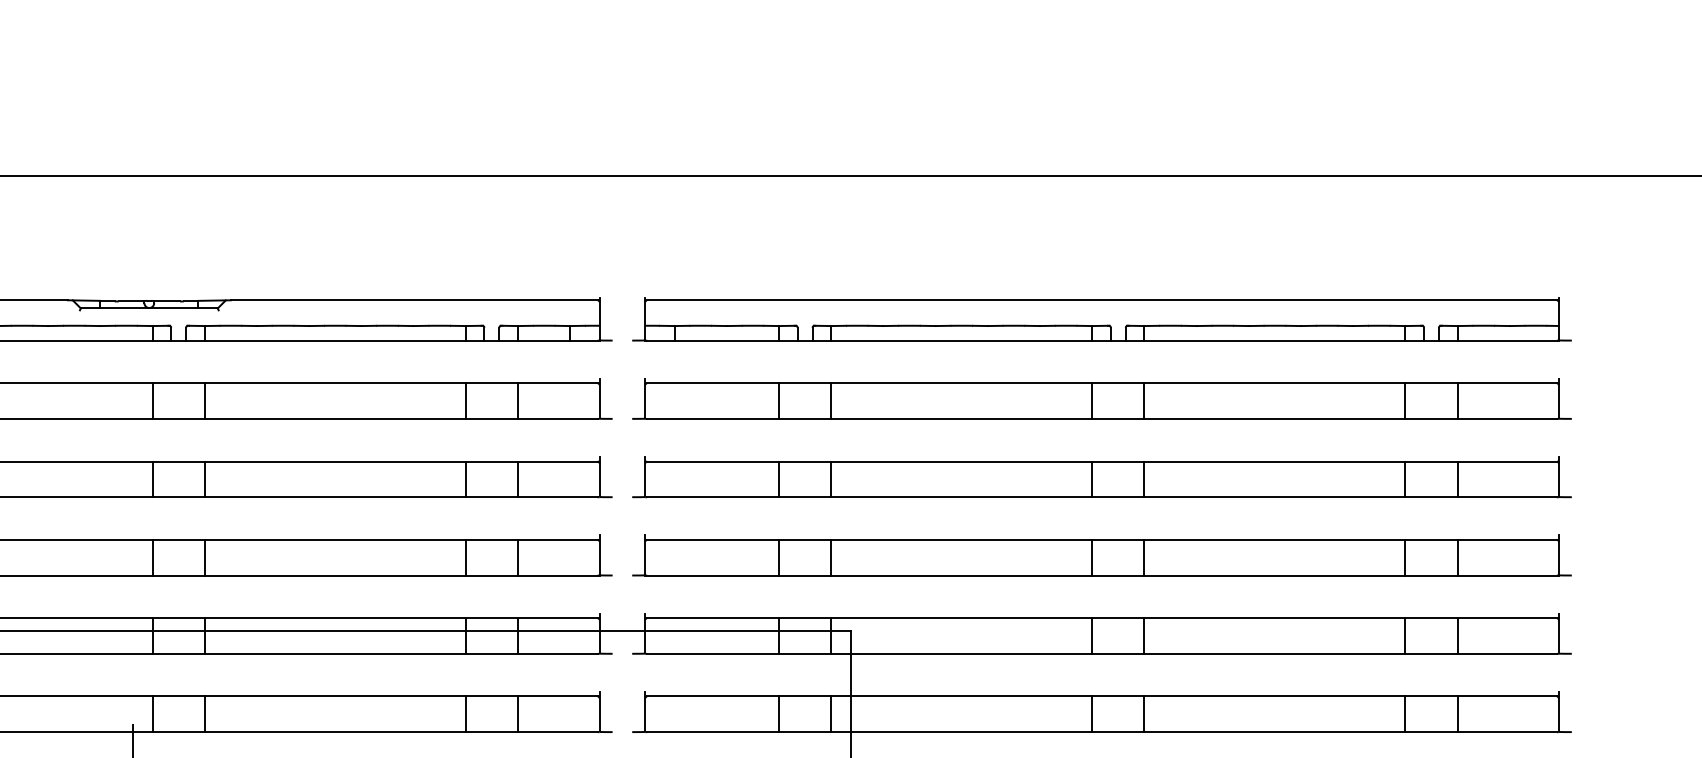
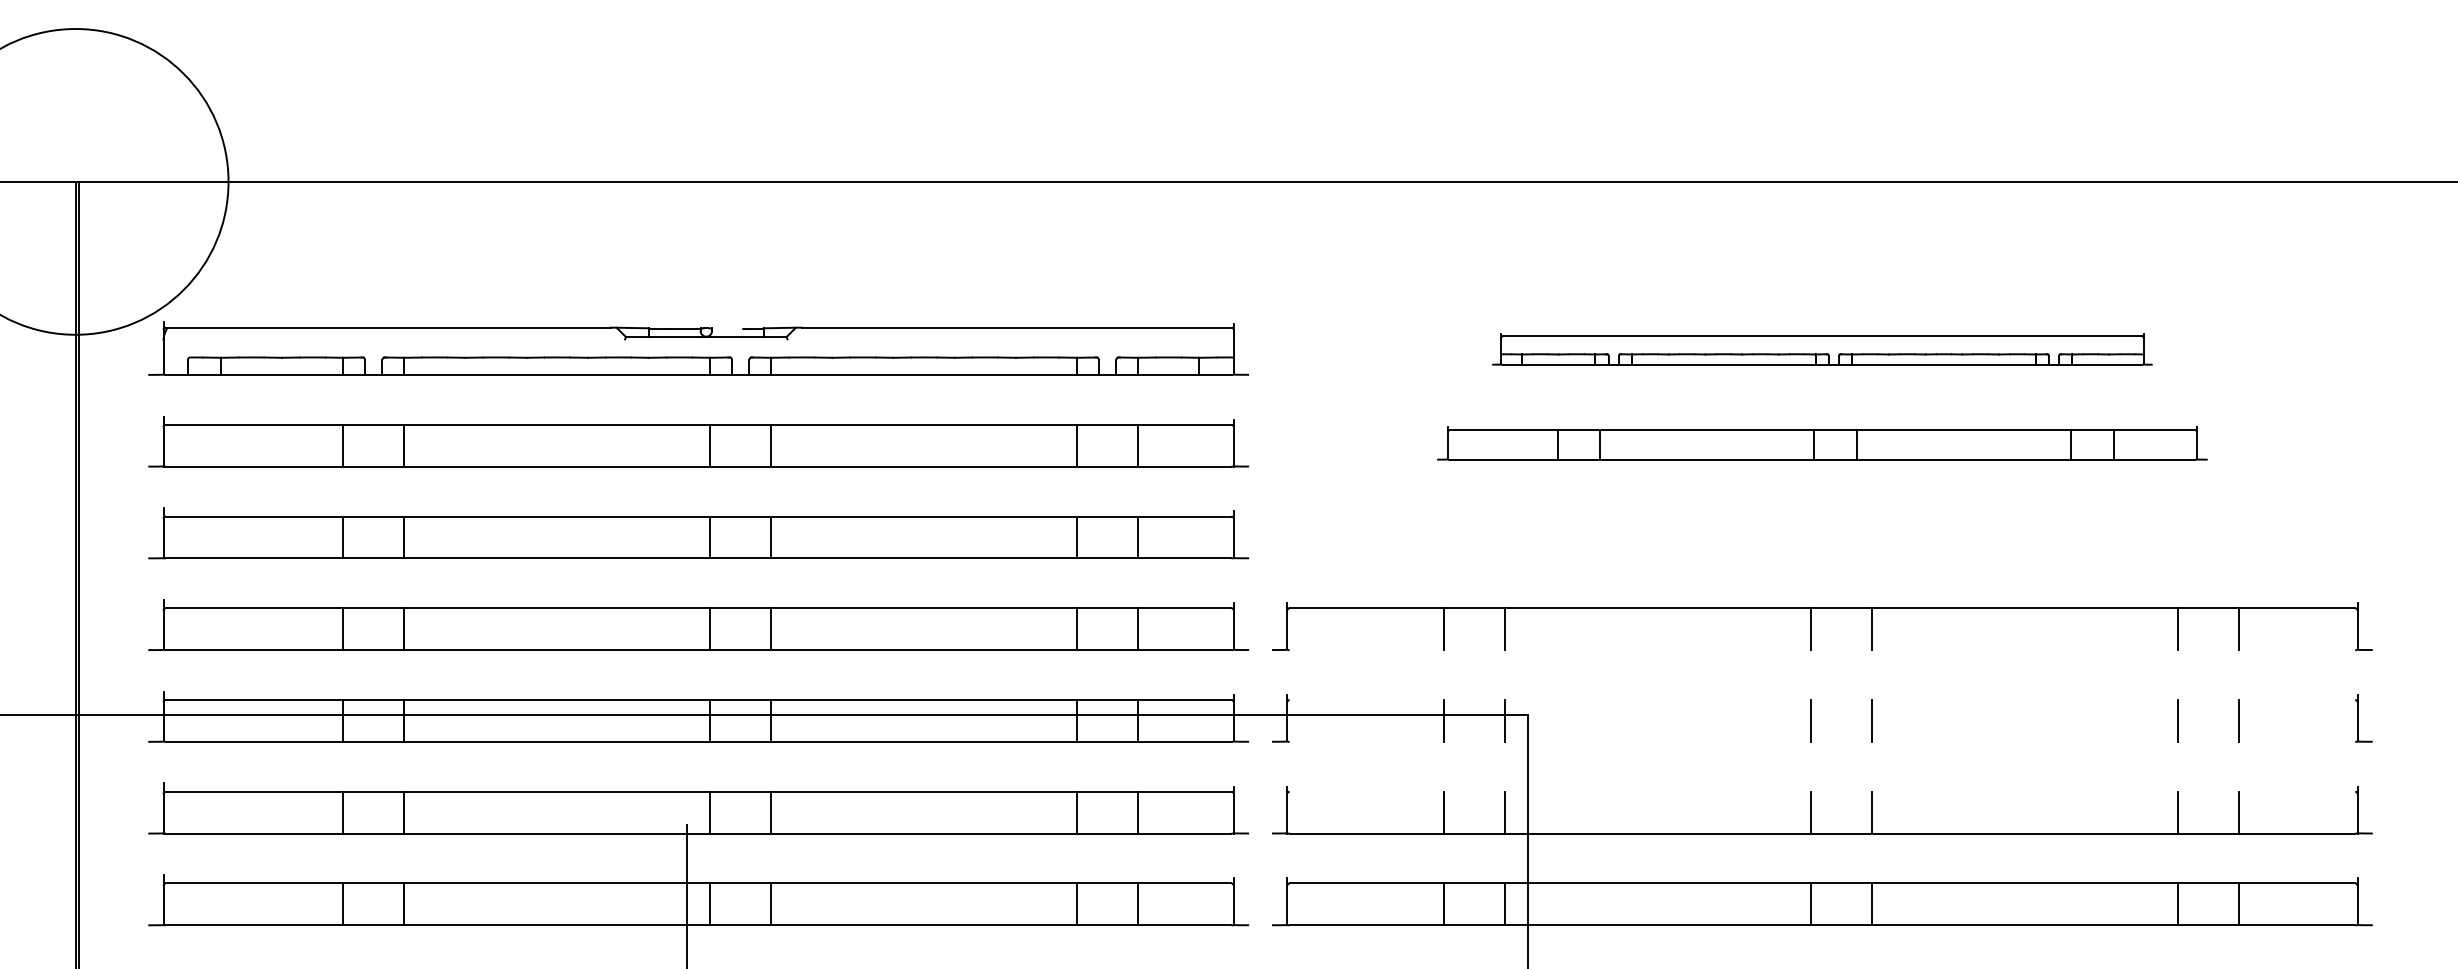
line: (167, 301) -> (727, 329), removed
part: (1102, 318) -> (1822, 349), size x0.6
part: (1102, 399) -> (1822, 443), size x0.7
part: (1102, 476) -> (1822, 534), removed
line: (1102, 575) -> (1822, 650), removed
line: (1102, 618) -> (1822, 700), removed
line: (1102, 653) -> (1822, 741), removed
line: (1102, 696) -> (1822, 791), removed

